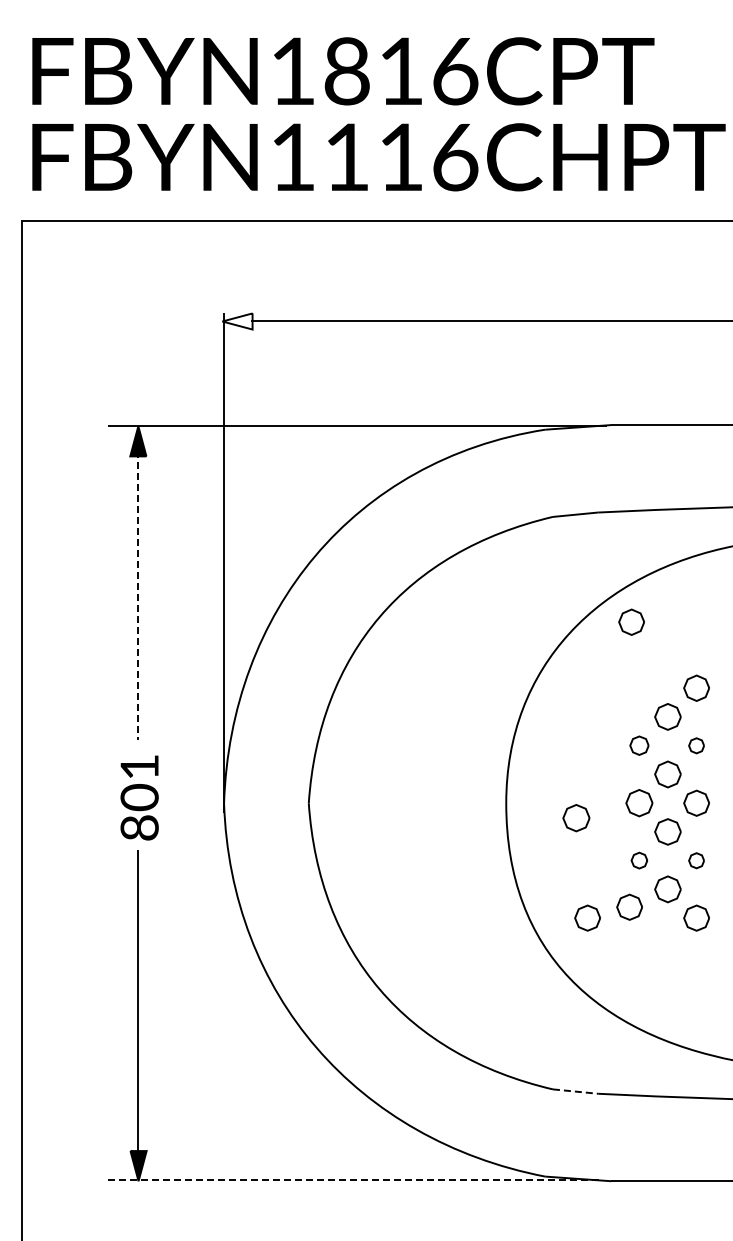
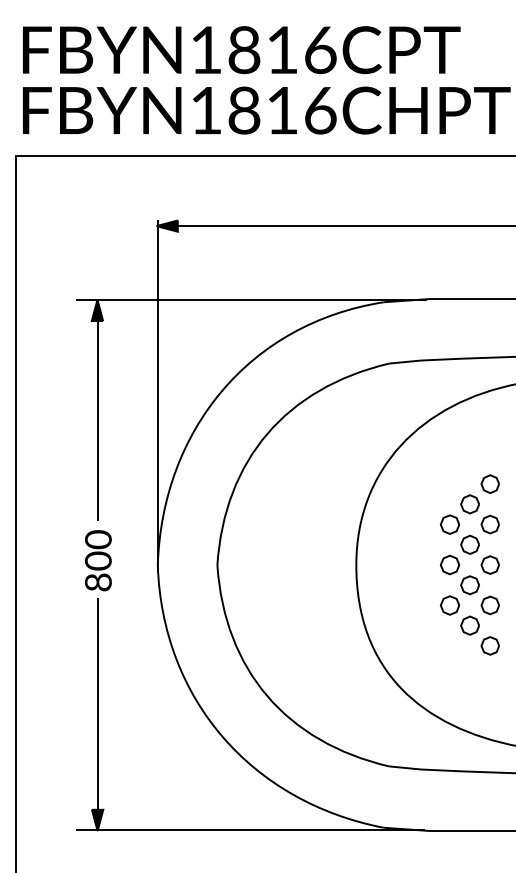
text: (346, 157) -> (243, 110), FBYN1116CHPT -> FBYN1816CHPT
fill: (237, 321) -> (167, 226), added
line: (138, 595) -> (97, 418), dashed -> solid
part: (631, 621) -> (444, 437), removed
part: (639, 745) -> (450, 524), size x1.43
part: (696, 745) -> (490, 524), size x1.67
text: (139, 766) -> (98, 539), 801 -> 800
part: (576, 818) -> (405, 575), removed
part: (639, 860) -> (450, 605), size x1.67
part: (696, 860) -> (490, 605), size x1.67
part: (629, 906) -> (443, 637), removed
part: (587, 917) -> (413, 645), removed
line: (575, 1091) -> (405, 767), dashed -> solid
line: (355, 1180) -> (250, 830), dashed -> solid

